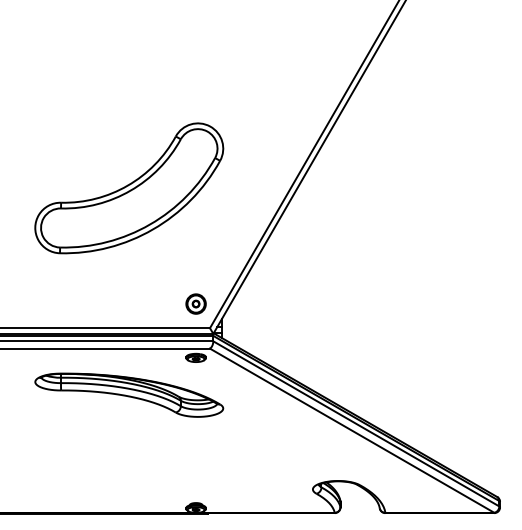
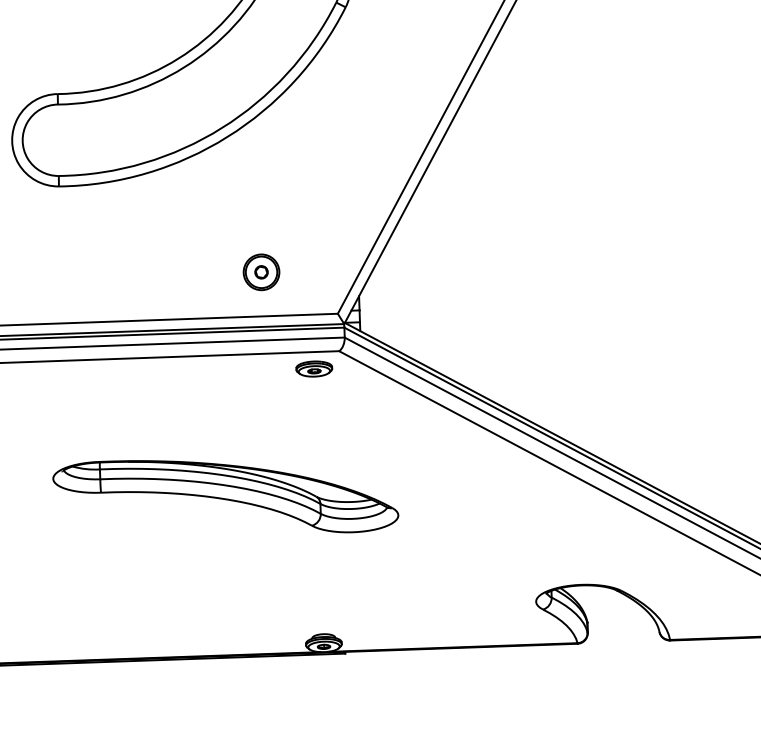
part: (195, 303) -> (260, 271), moved
part: (129, 394) -> (226, 495), moved

